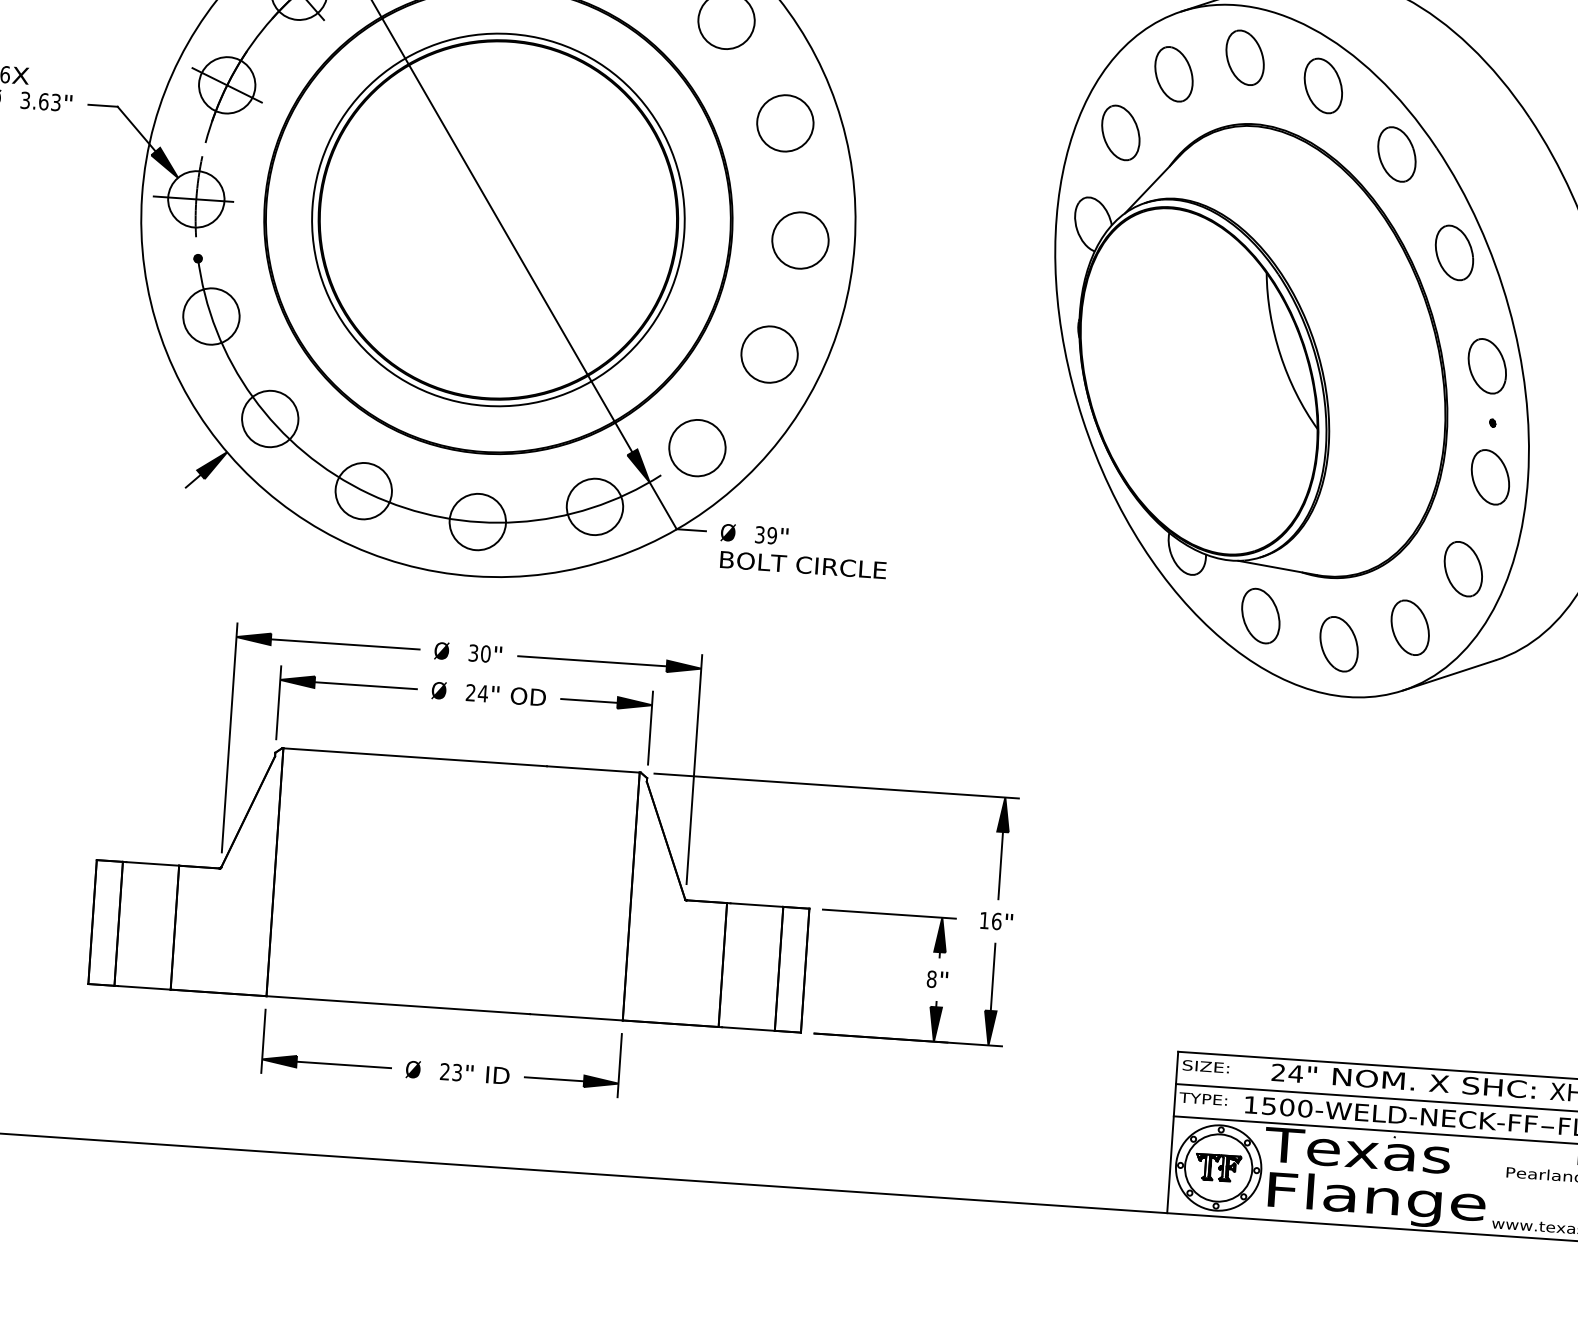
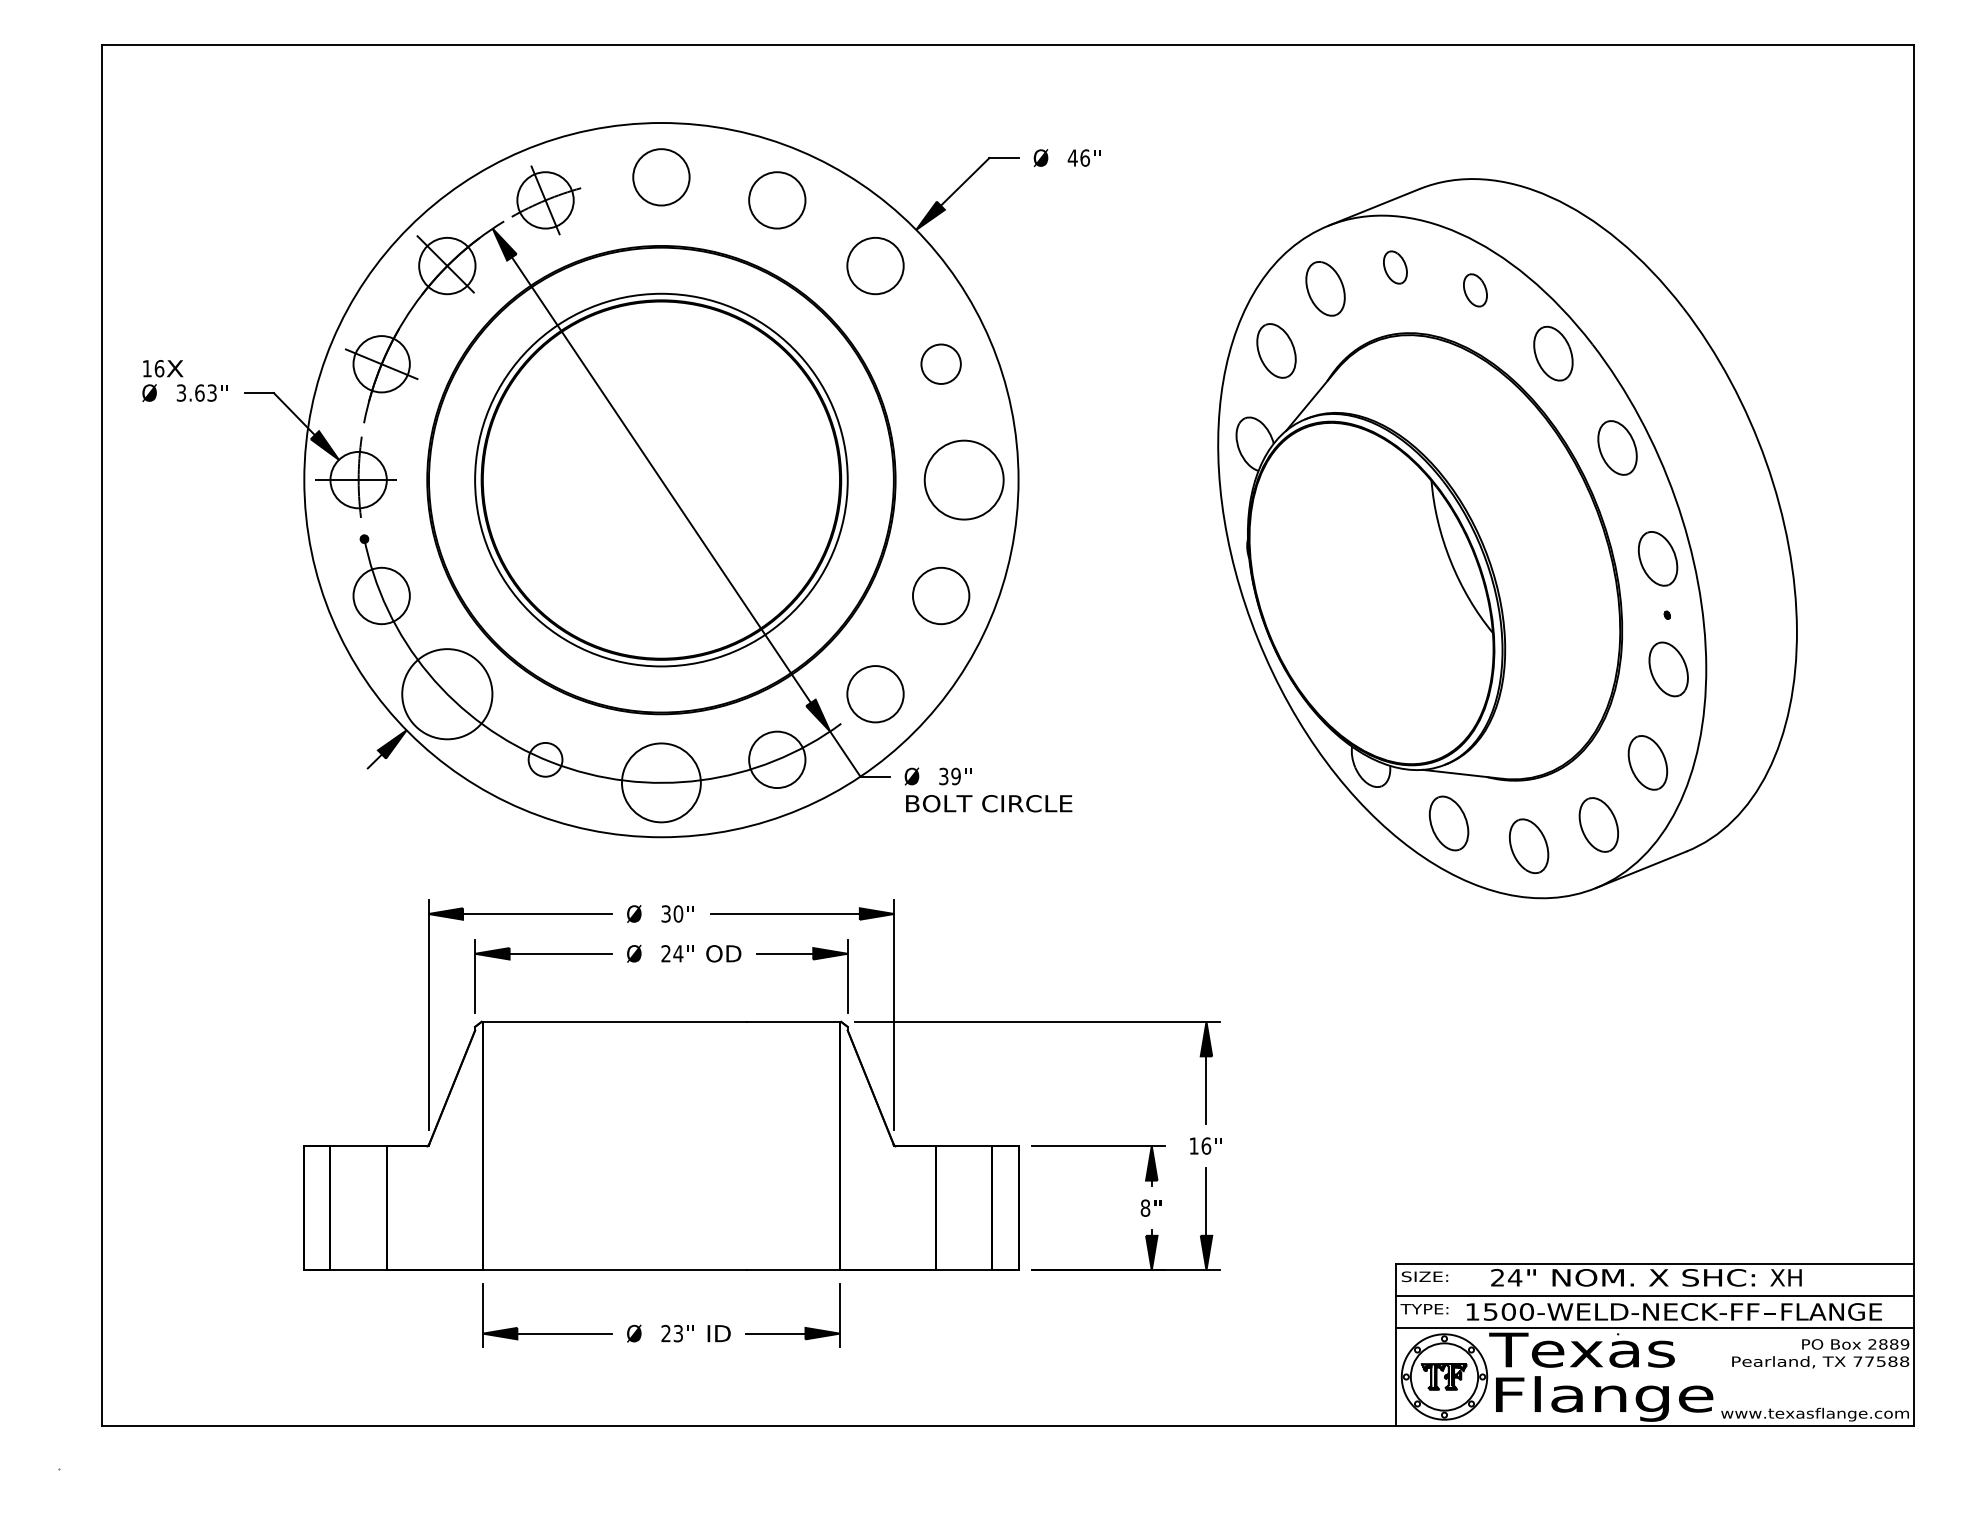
part: (1245, 57) -> (1395, 267), size x0.6
part: (1323, 86) -> (1475, 290), size x0.6
circle: (784, 123) -> (940, 364), size x0.7
circle: (800, 239) -> (964, 479), size x1.4
circle: (270, 419) -> (447, 694), size x1.6
circle: (363, 490) -> (545, 759), size x0.6
circle: (477, 521) -> (661, 782), size x1.4

